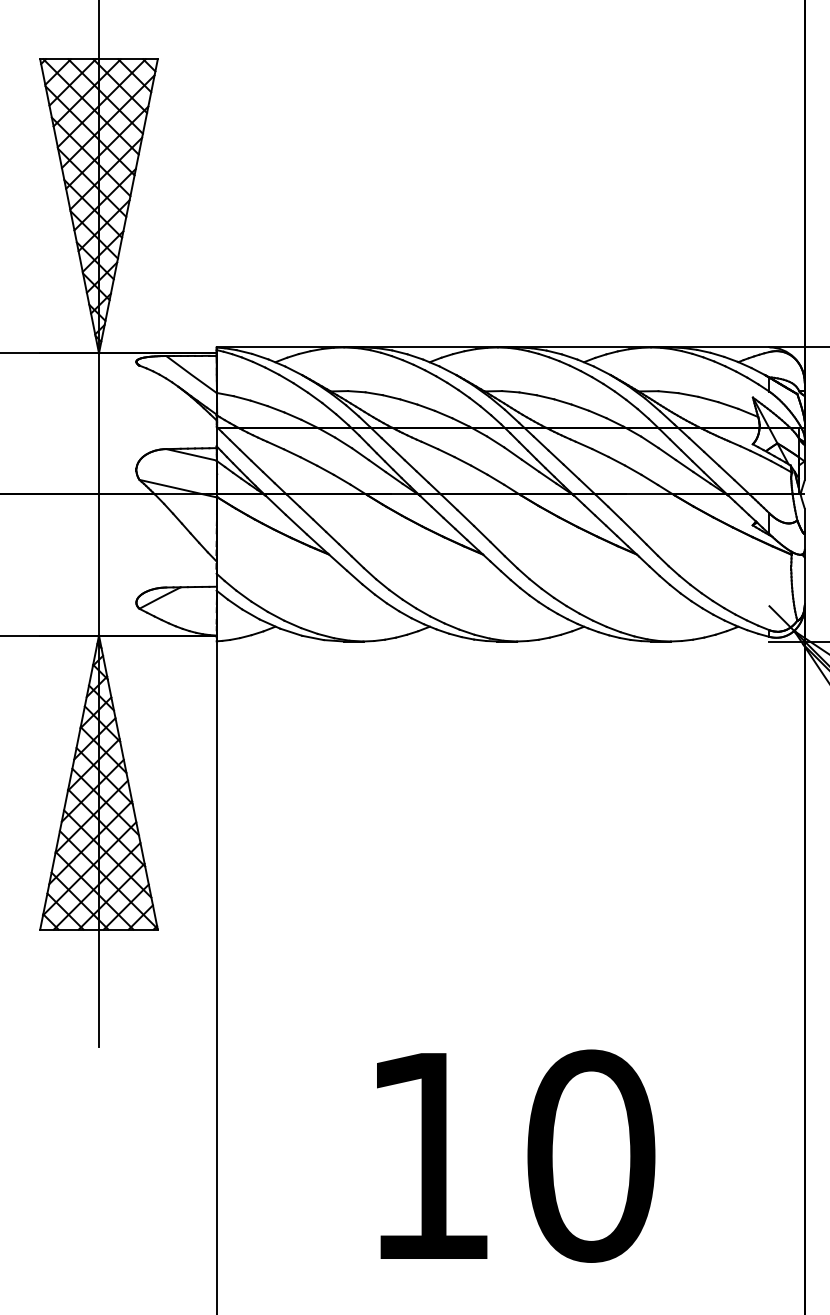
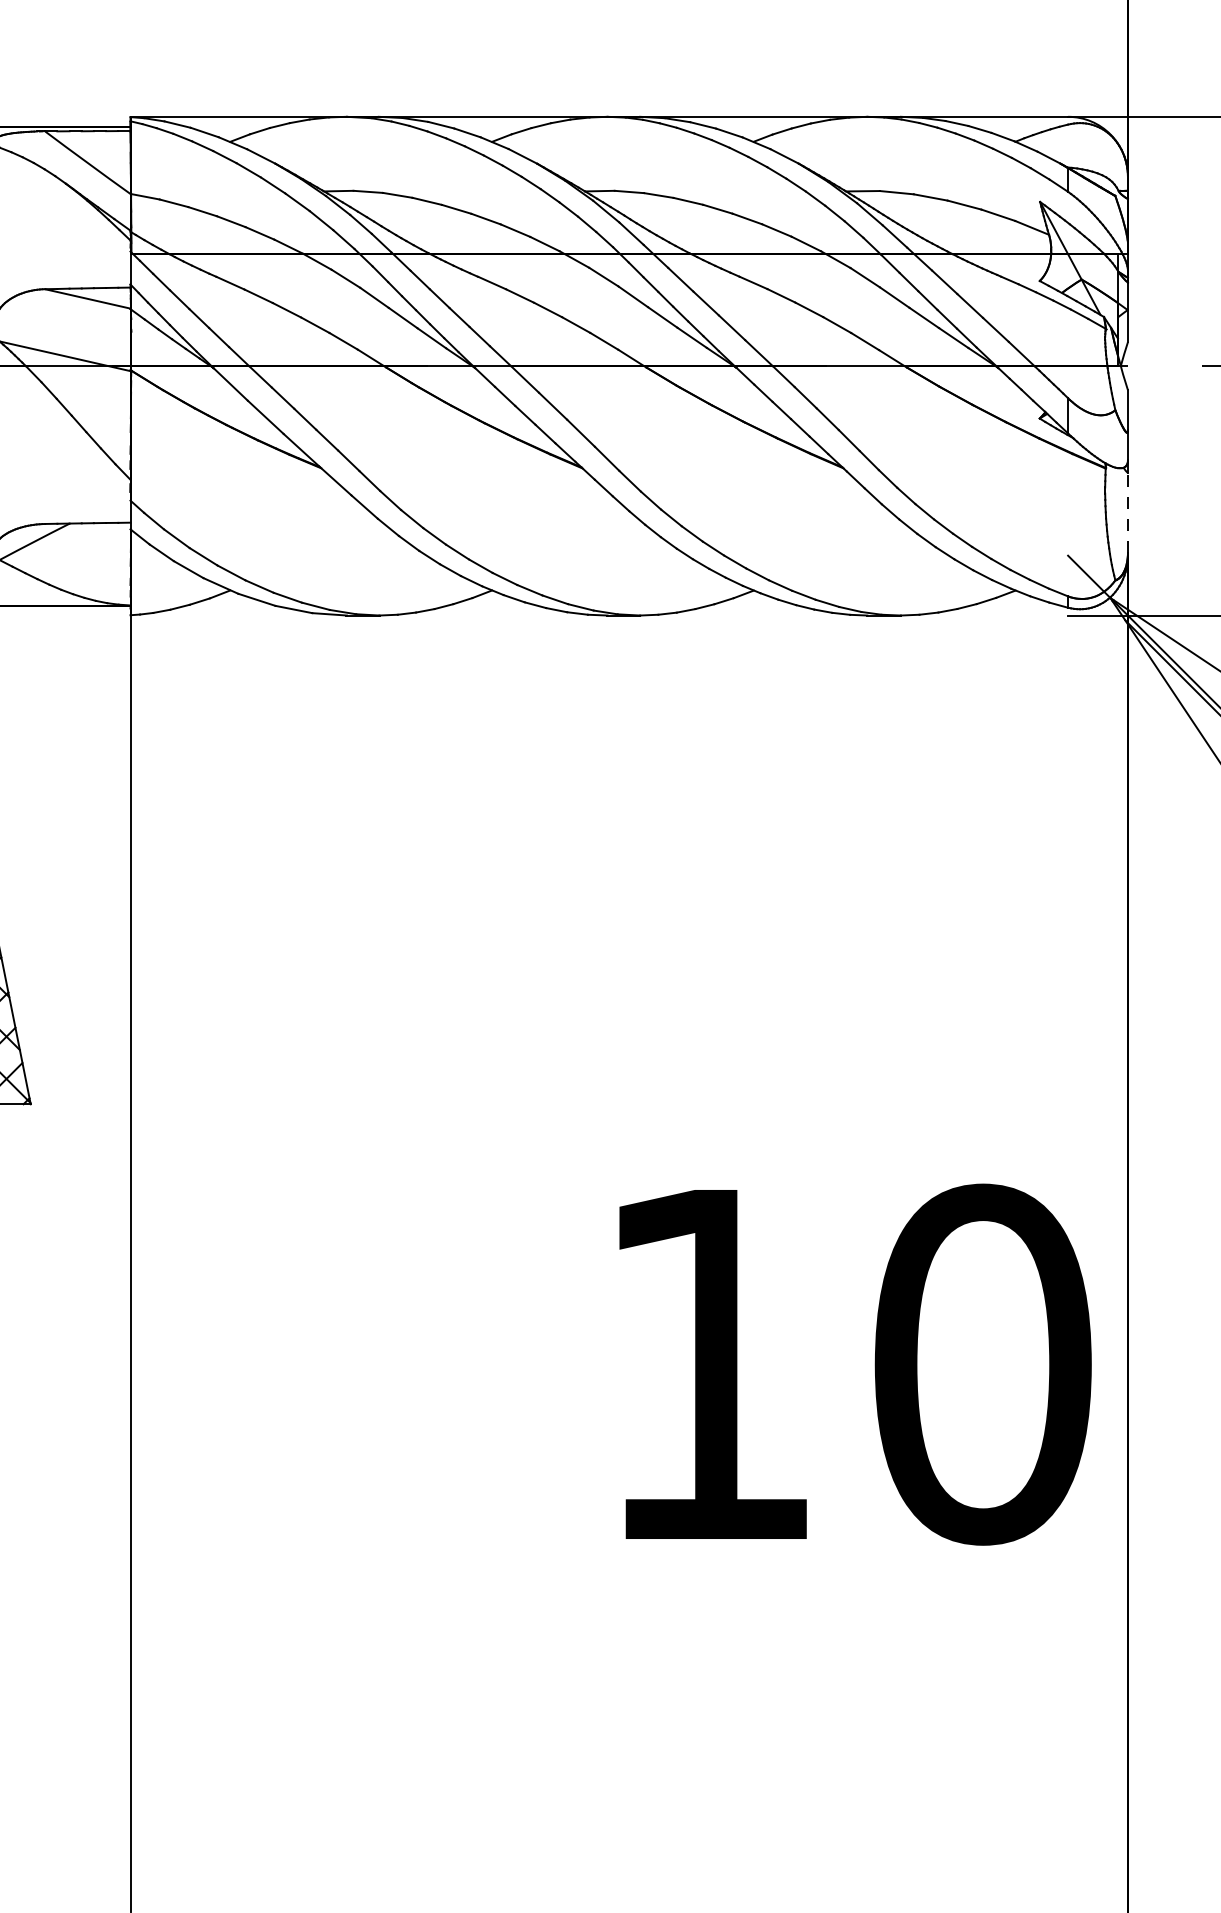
line: (804, 580) -> (1127, 512), solid -> dashed
text: (516, 1155) -> (856, 1363), moved

